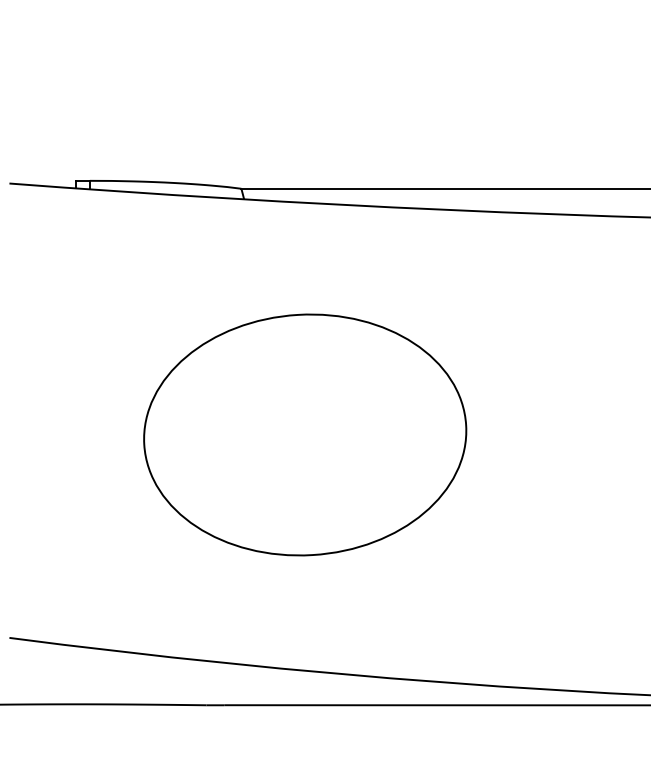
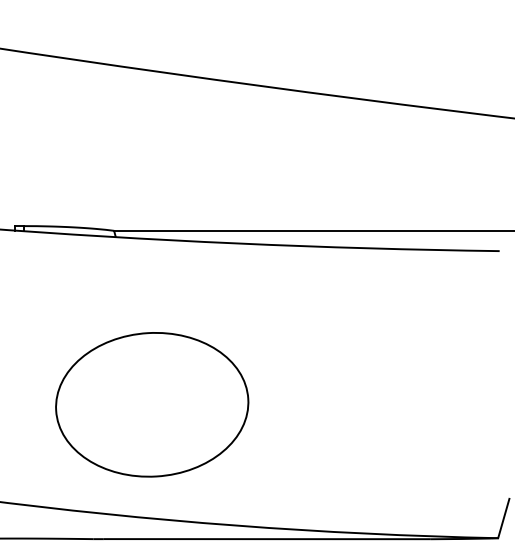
part: (305, 434) -> (152, 404), moved

